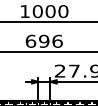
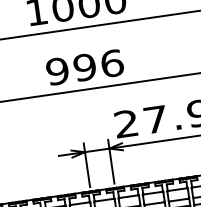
text: (30, 40) -> (56, 69), 696 -> 996

